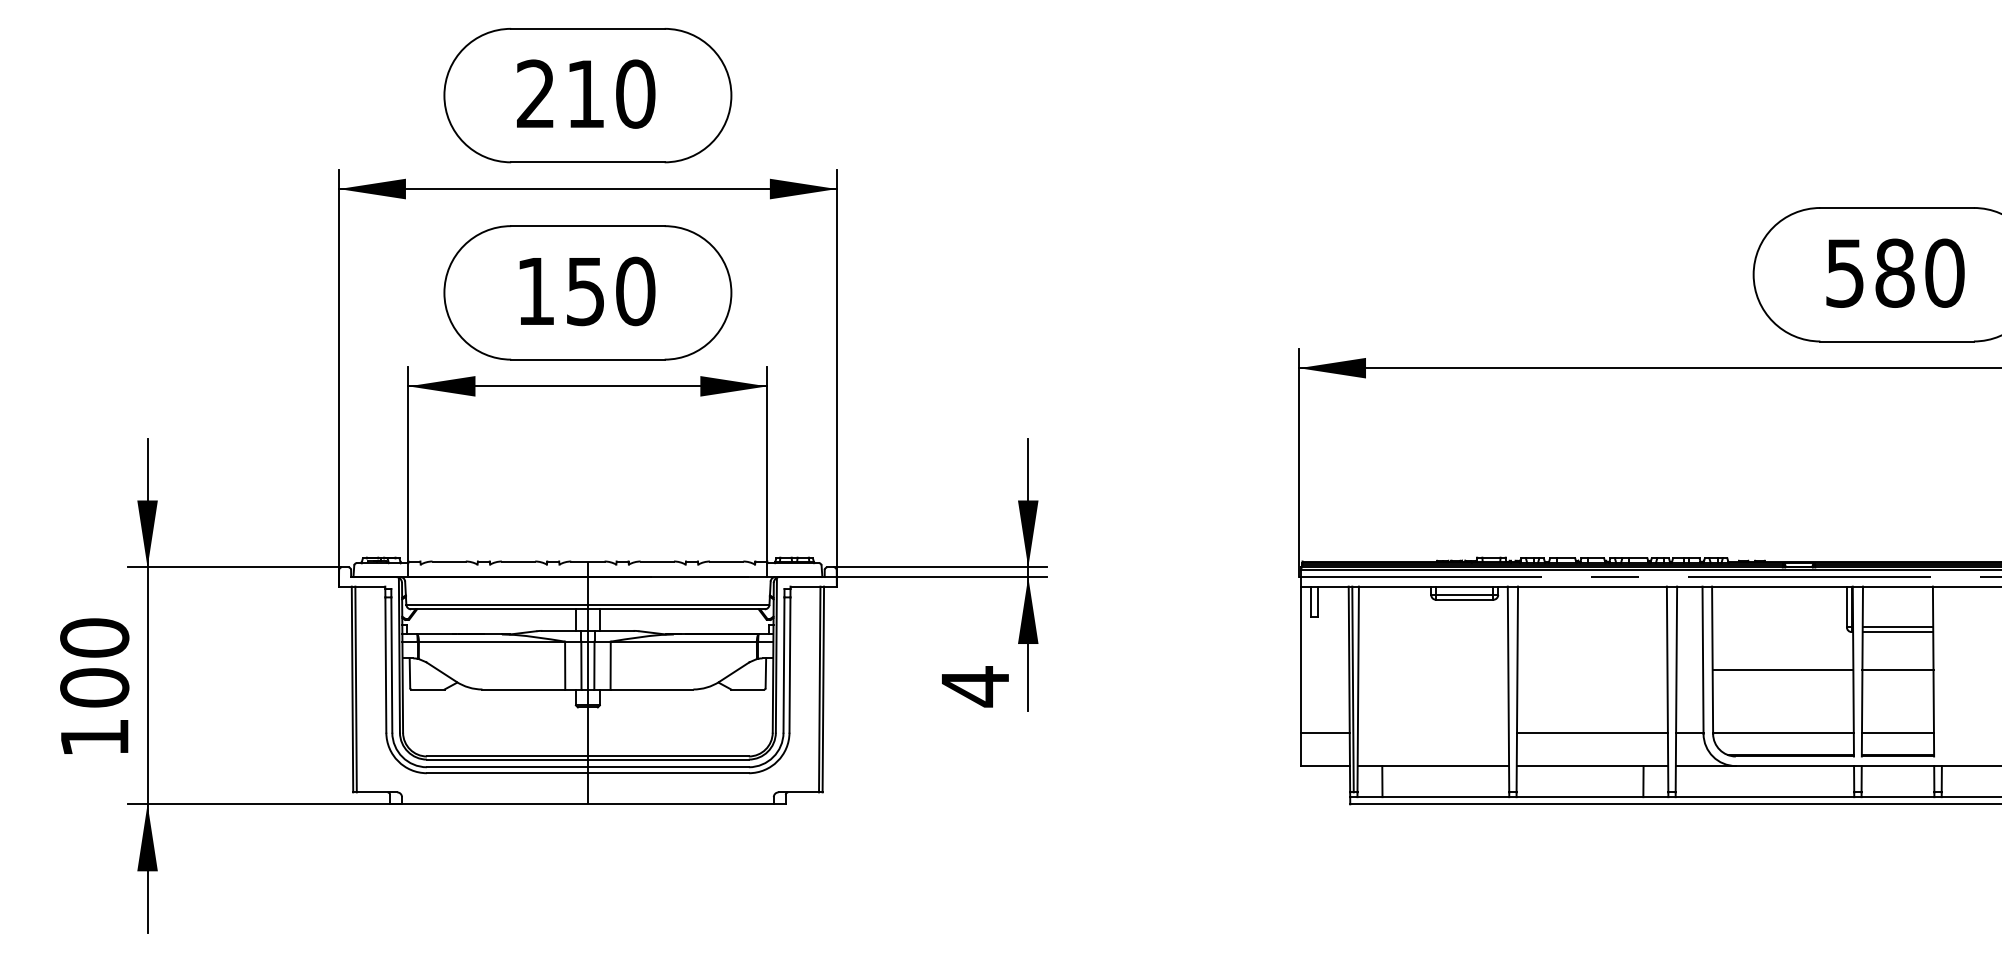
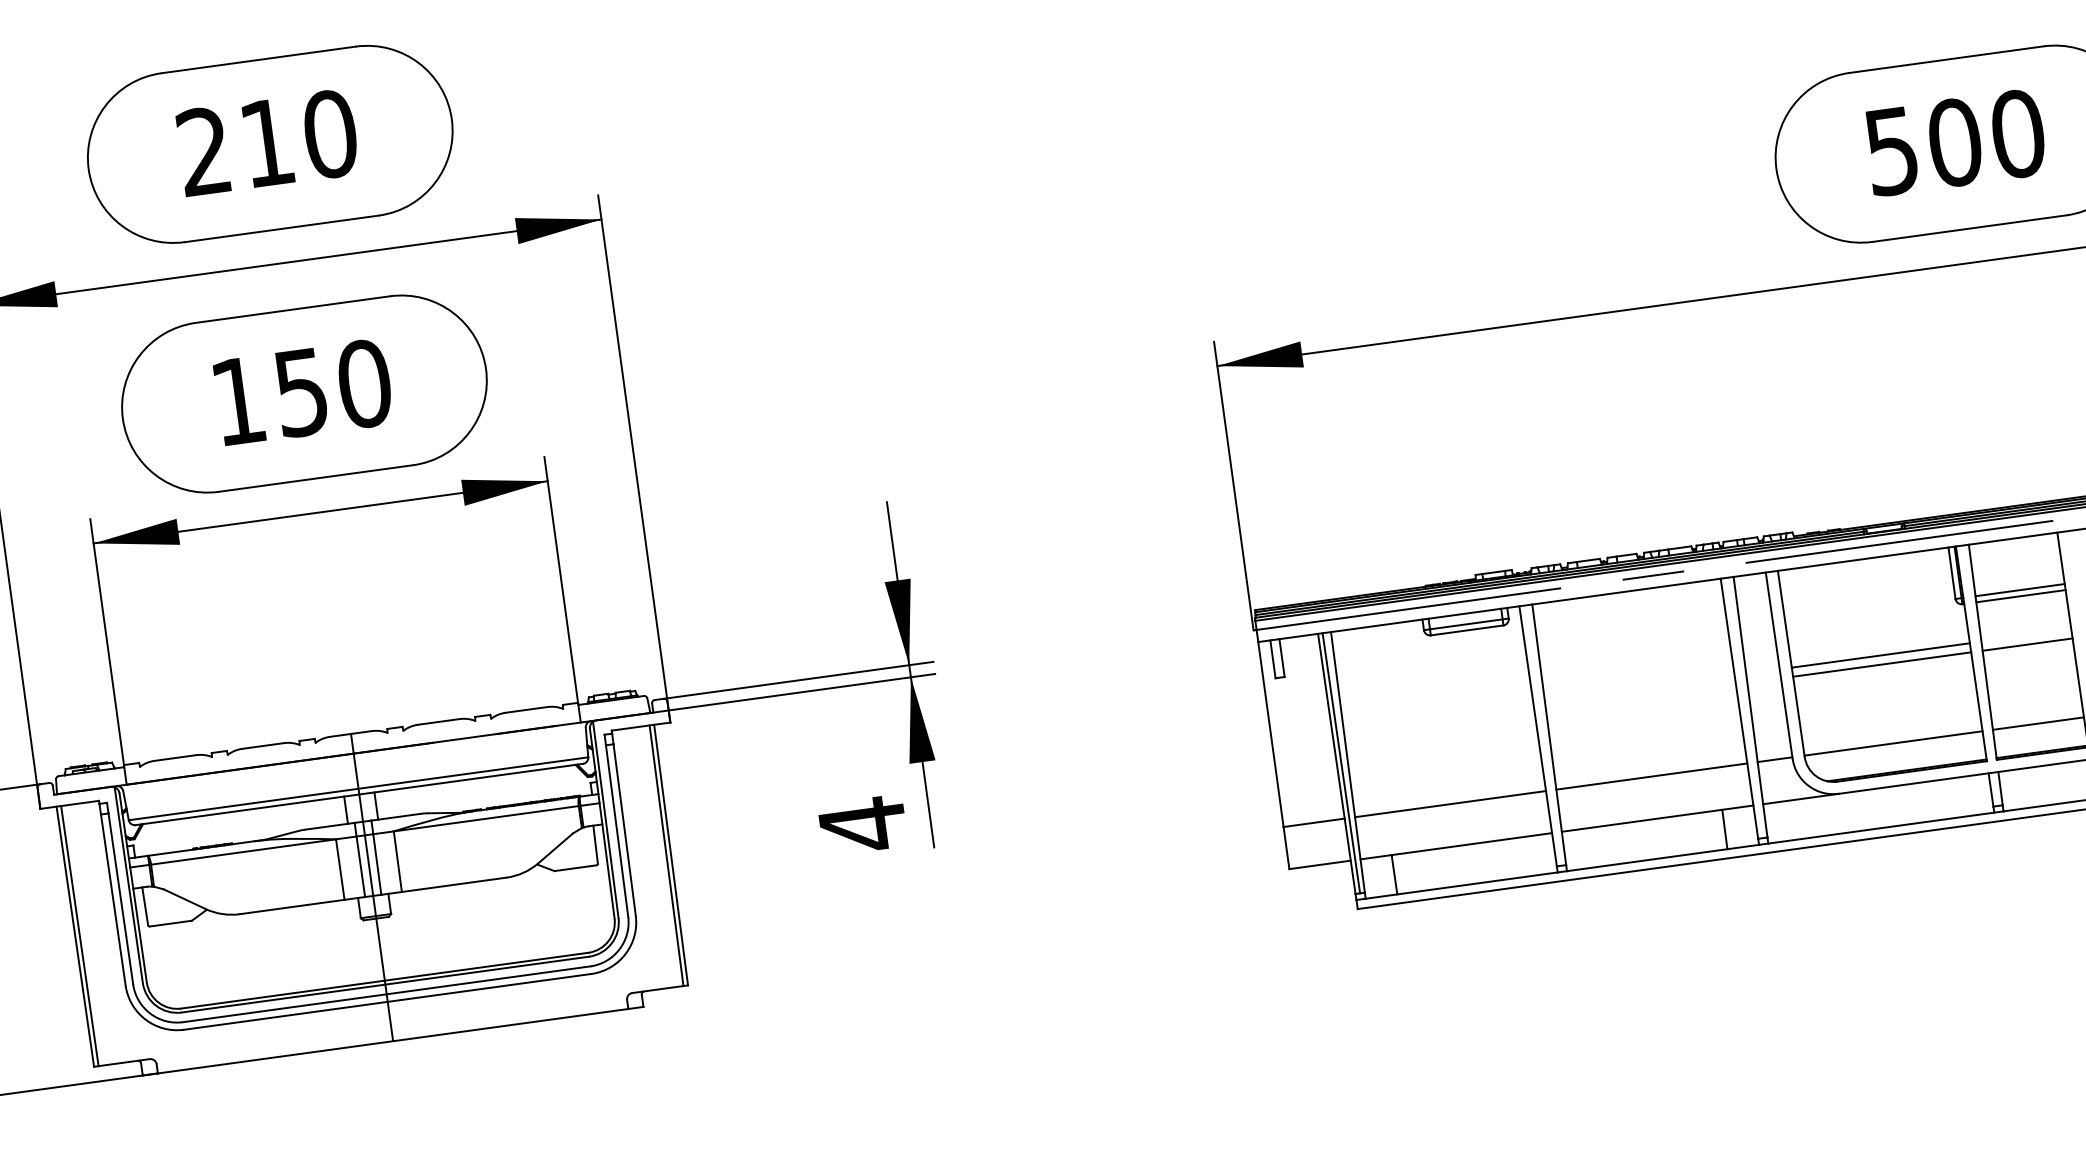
text: (1894, 272) -> (1954, 141), 580 -> 500
line: (1782, 663) -> (1880, 655), added
line: (1432, 732) -> (1449, 803), added

